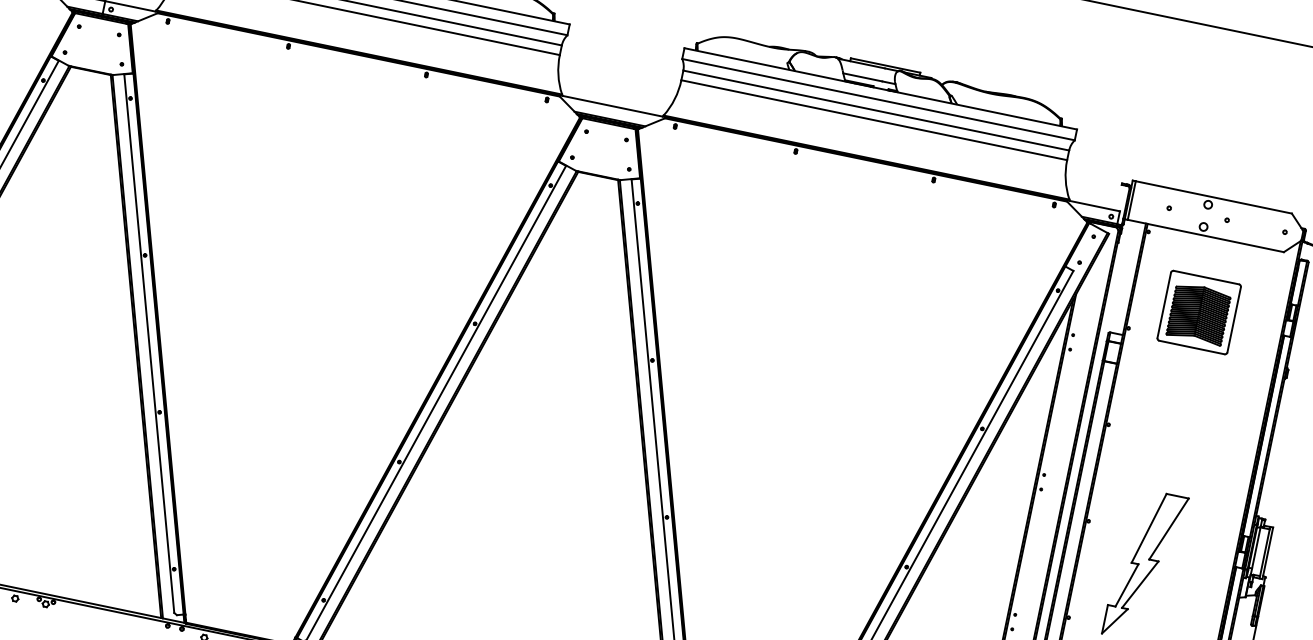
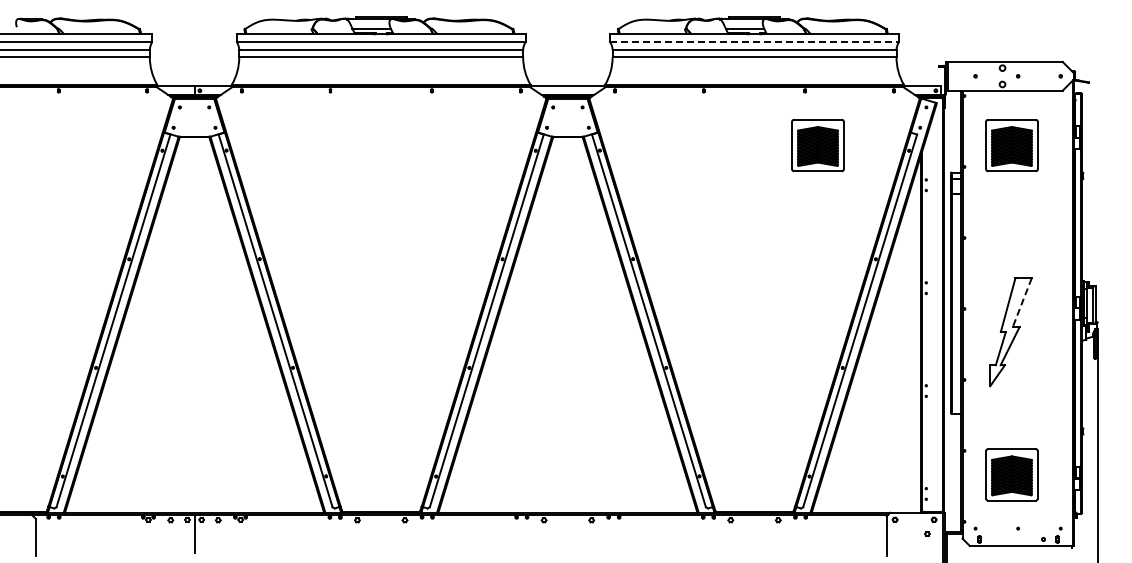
line: (879, 100) -> (755, 42), solid -> dashed
part: (934, 257) -> (817, 145), added
line: (1169, 530) -> (1022, 303), solid -> dashed

